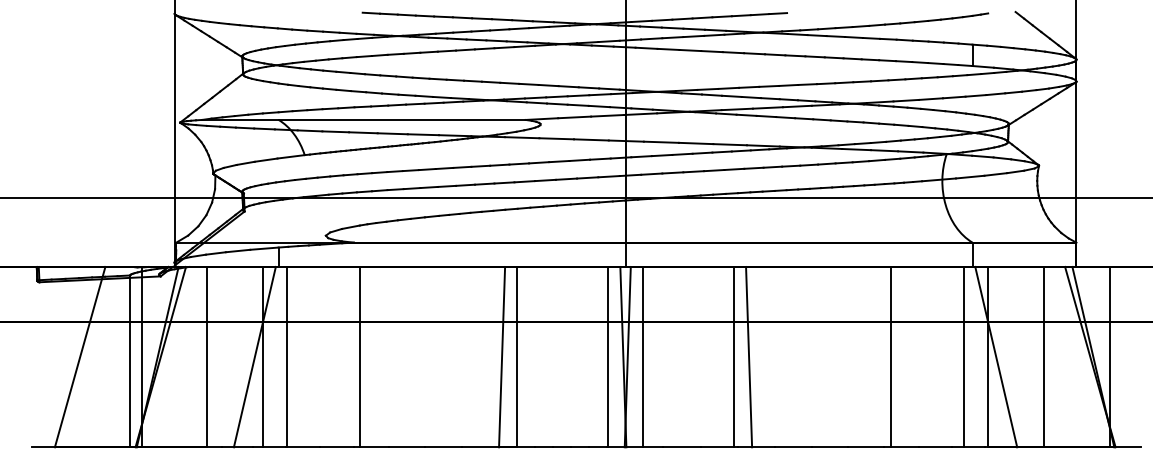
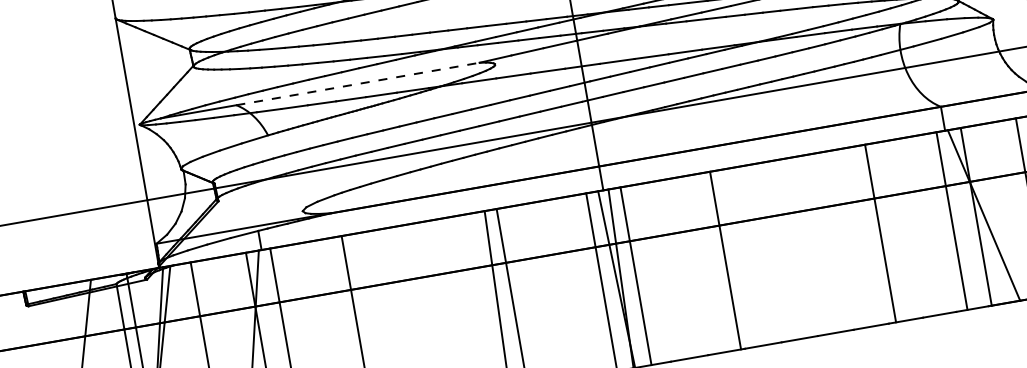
line: (402, 119) -> (358, 83), solid -> dashed
line: (749, 356) -> (740, 257), removed

